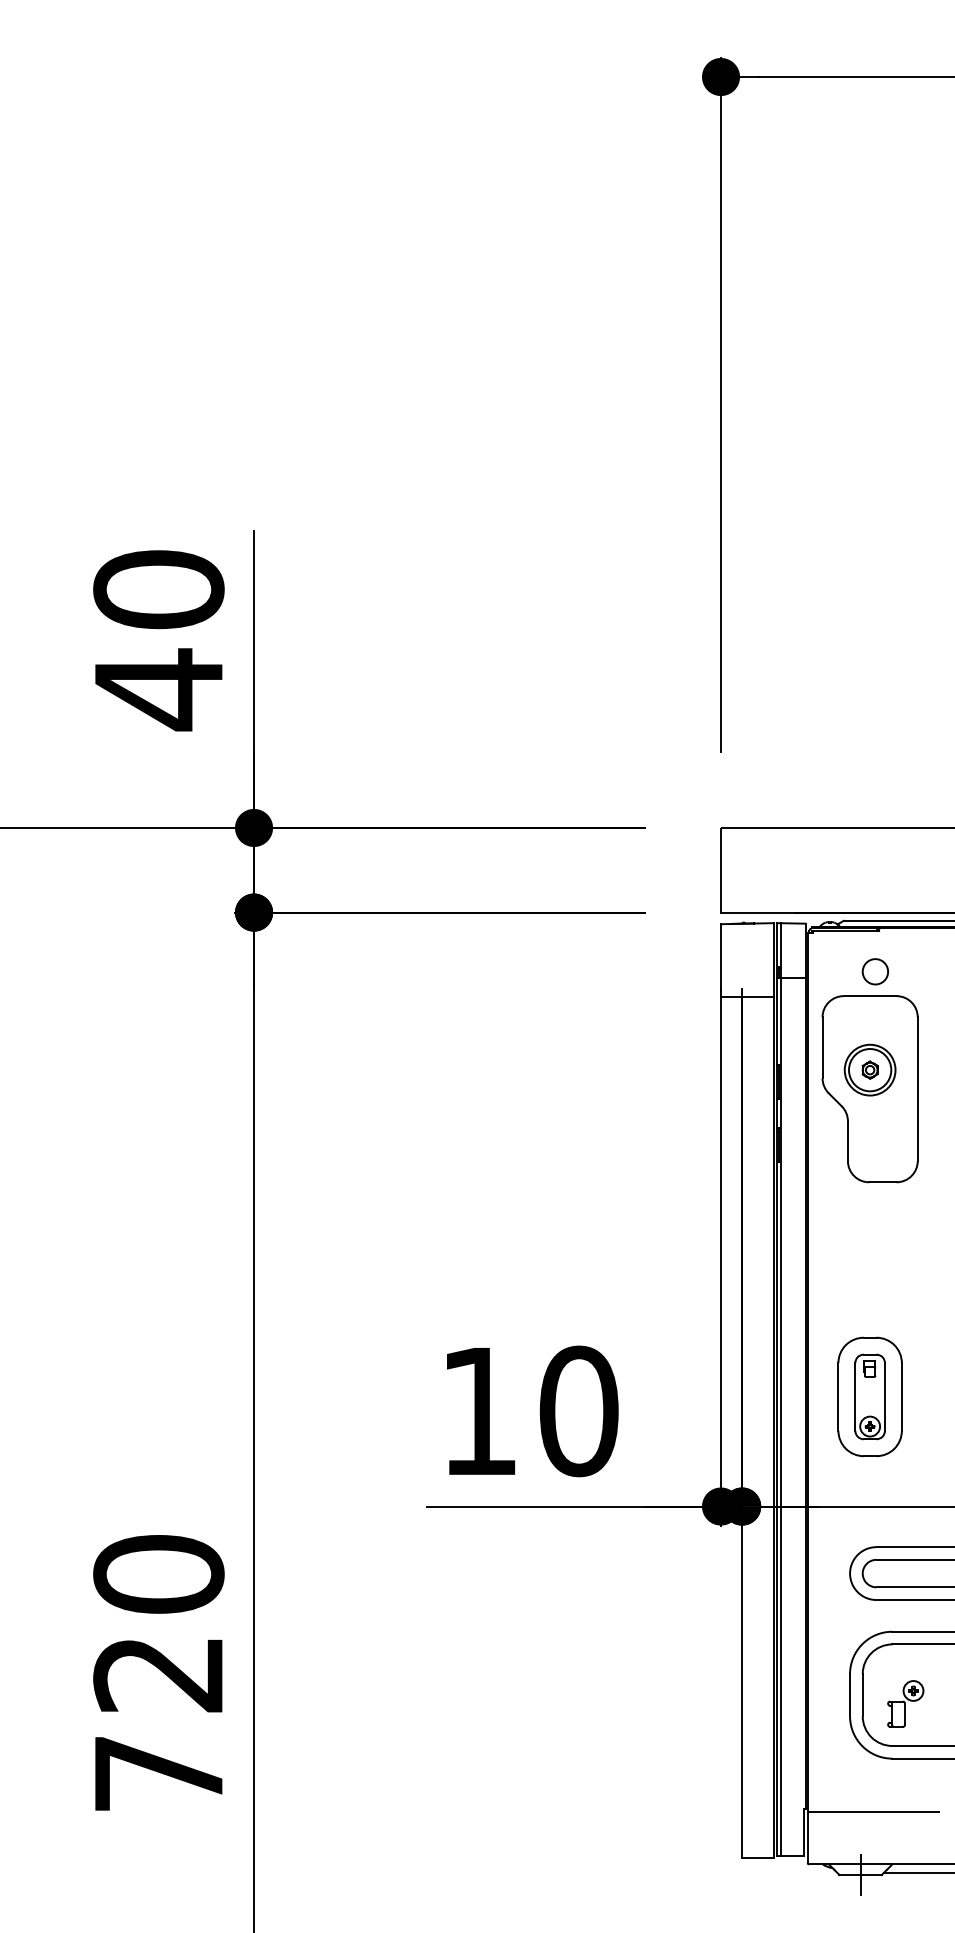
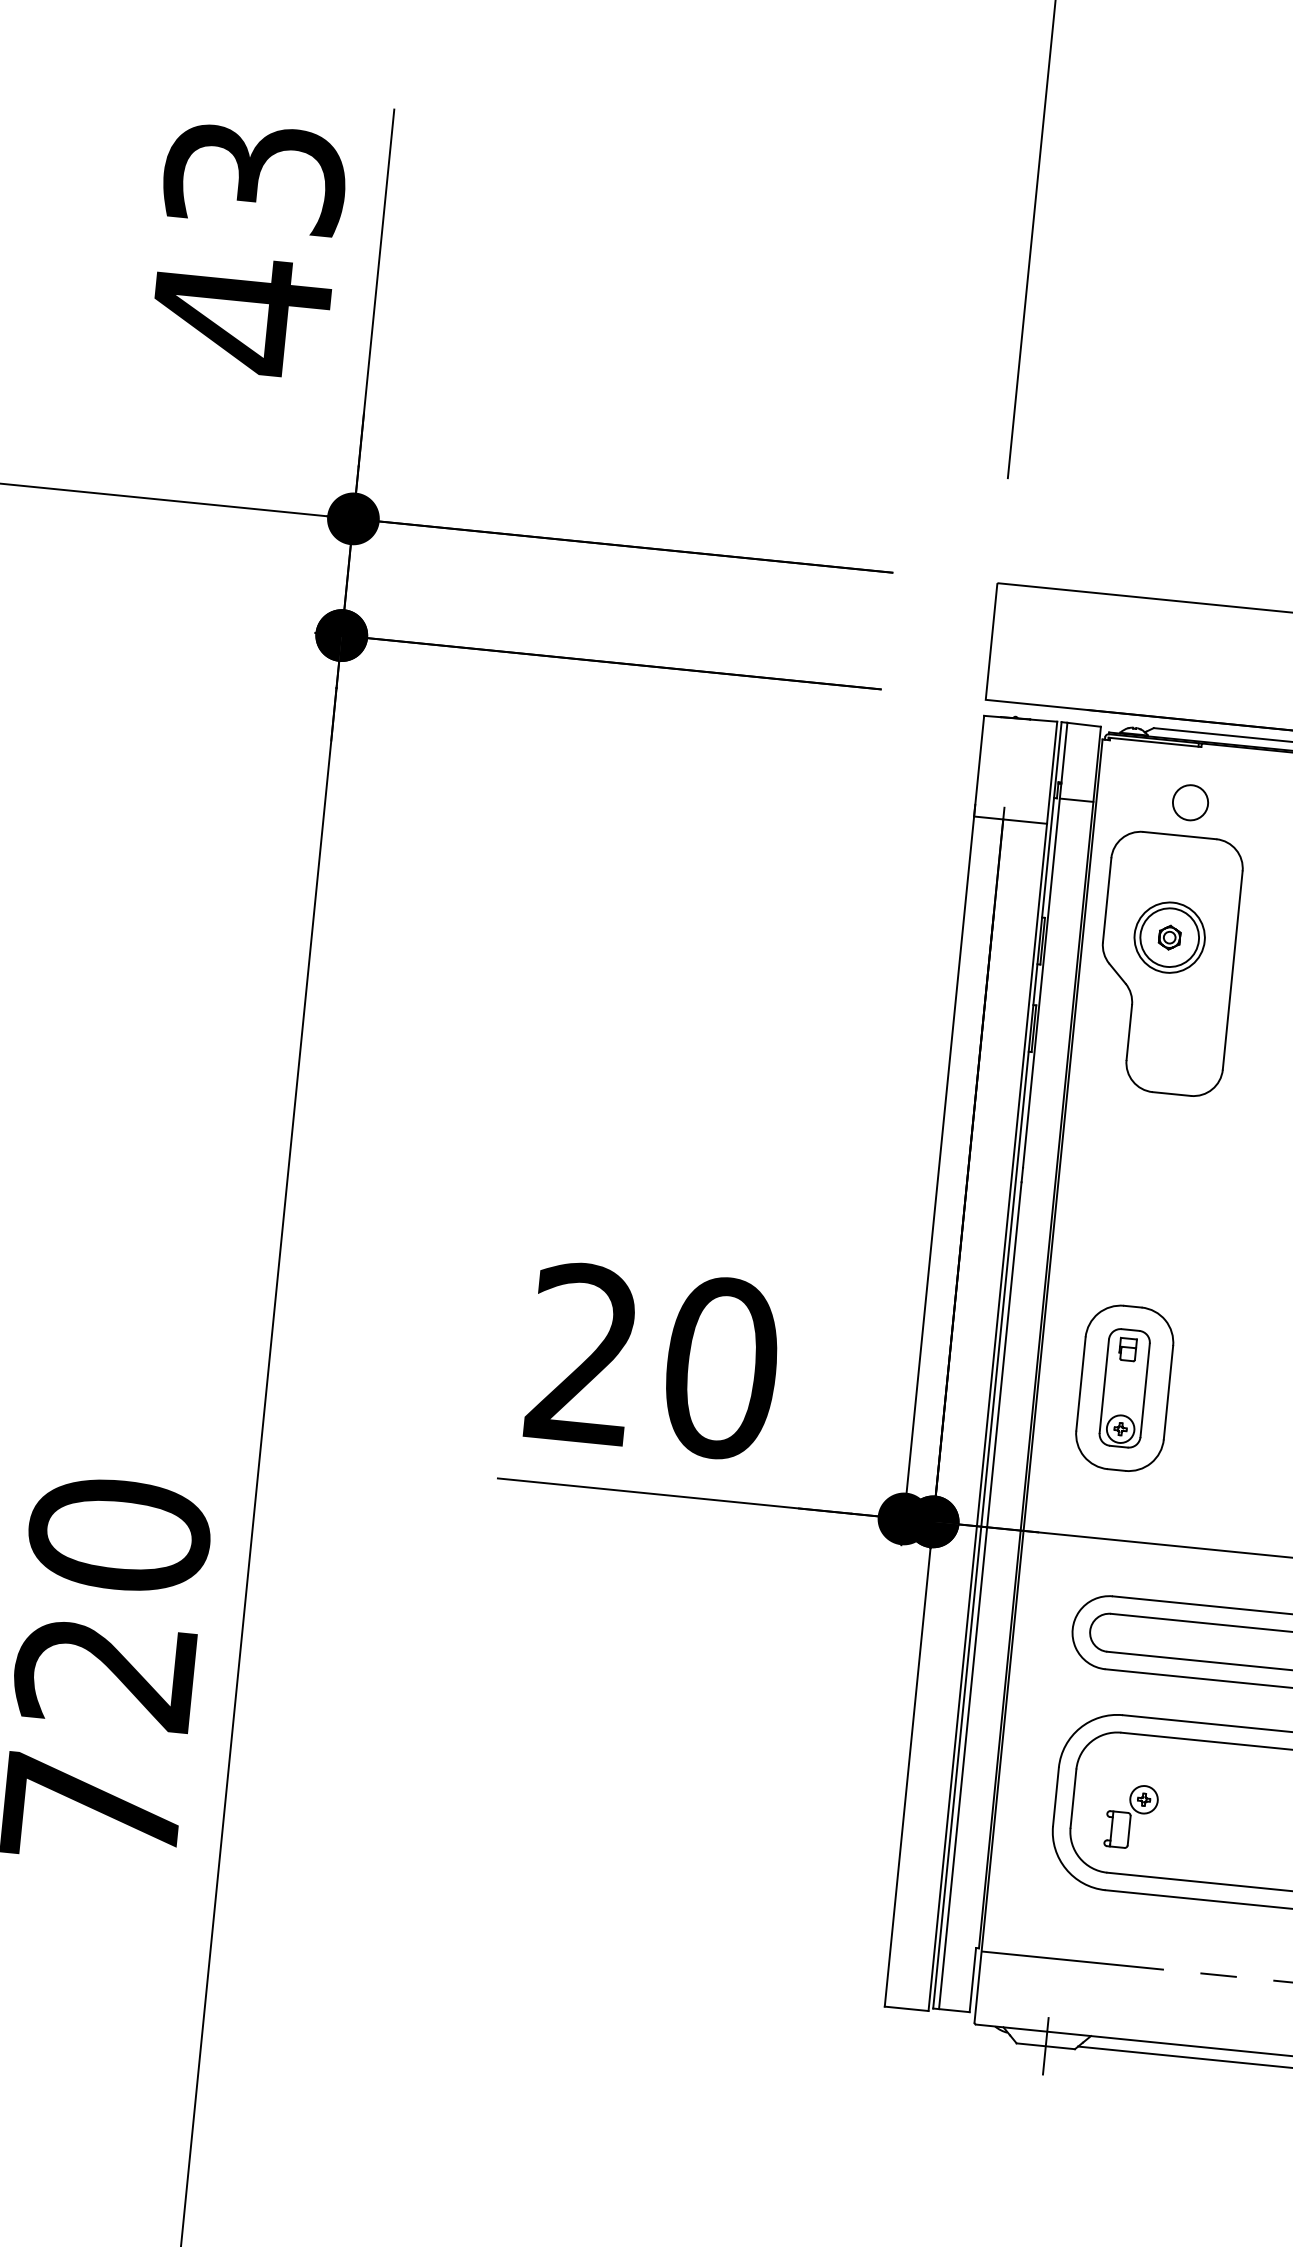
text: (158, 589) -> (254, 176), 40 -> 43
text: (478, 1409) -> (582, 1351), 10 -> 20

